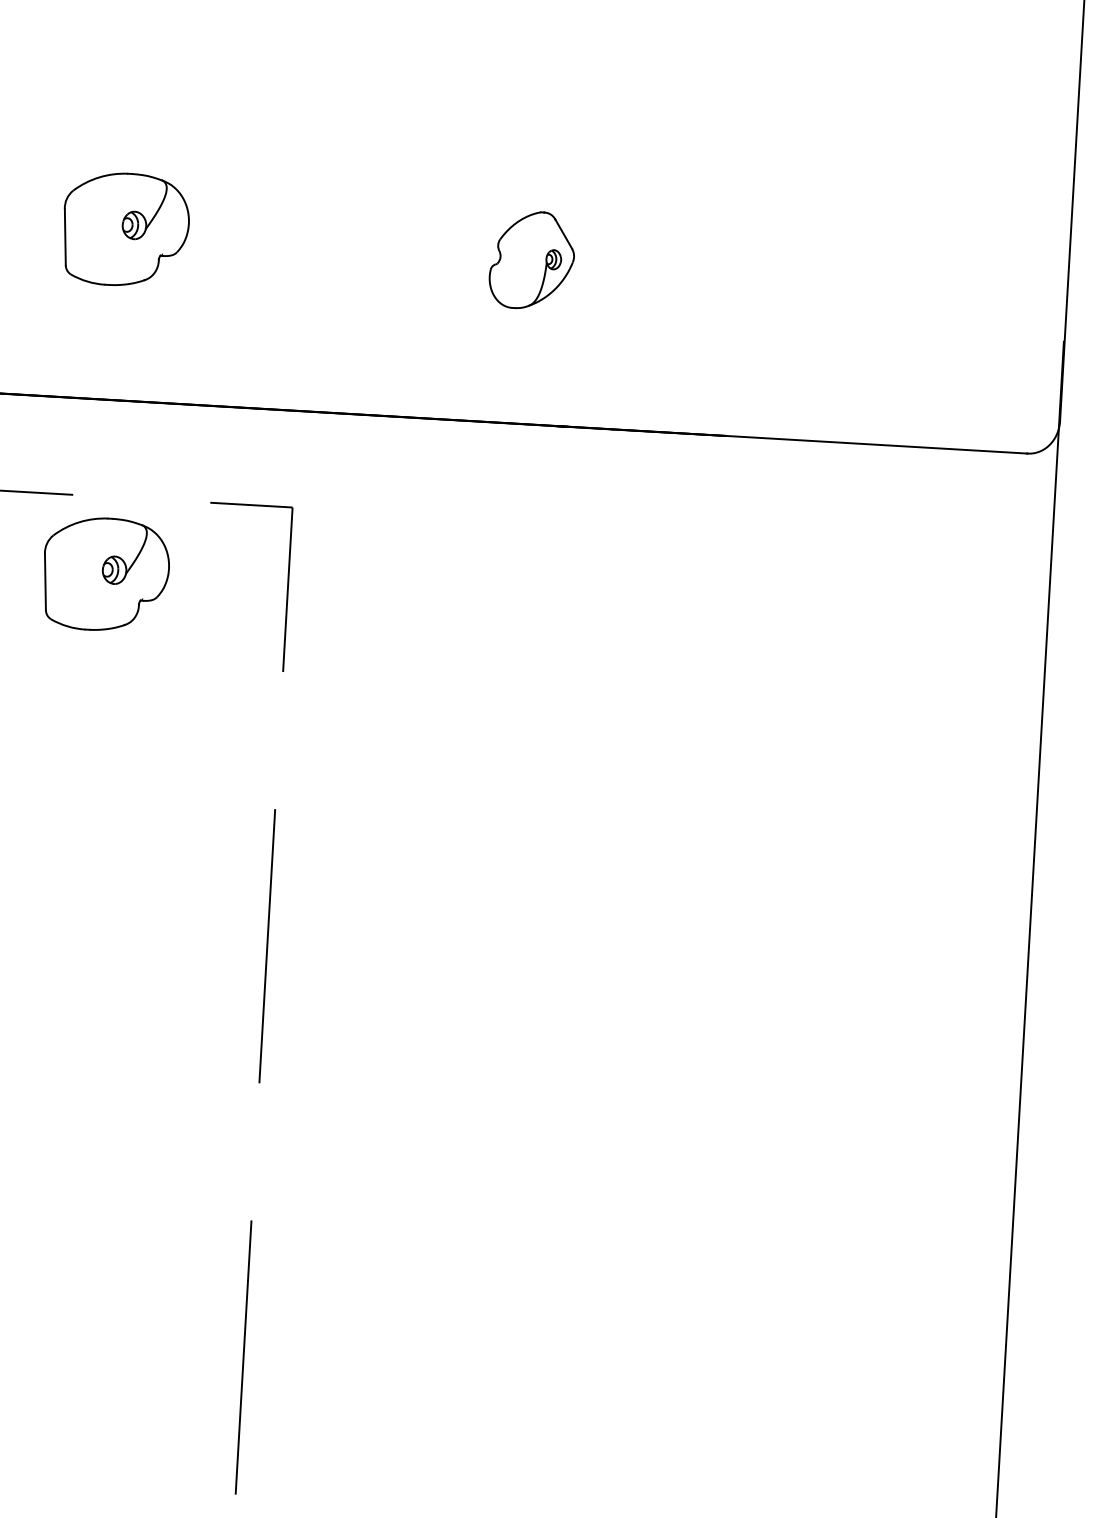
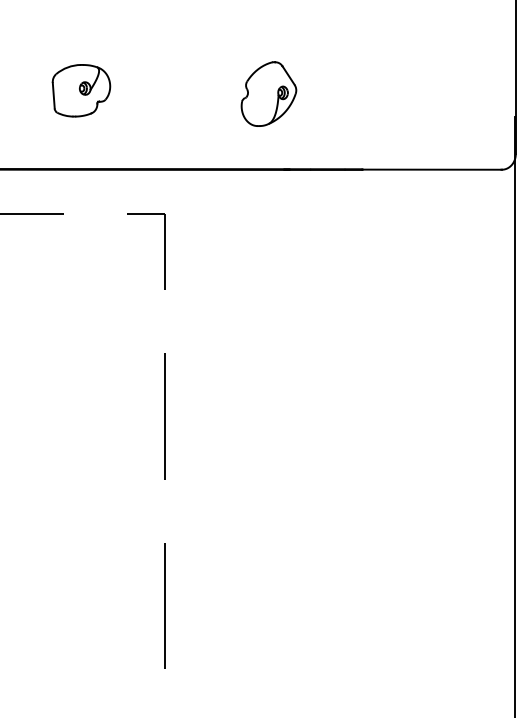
part: (531, 259) -> (268, 93), size x1.43
part: (106, 574) -> (81, 249), removed

